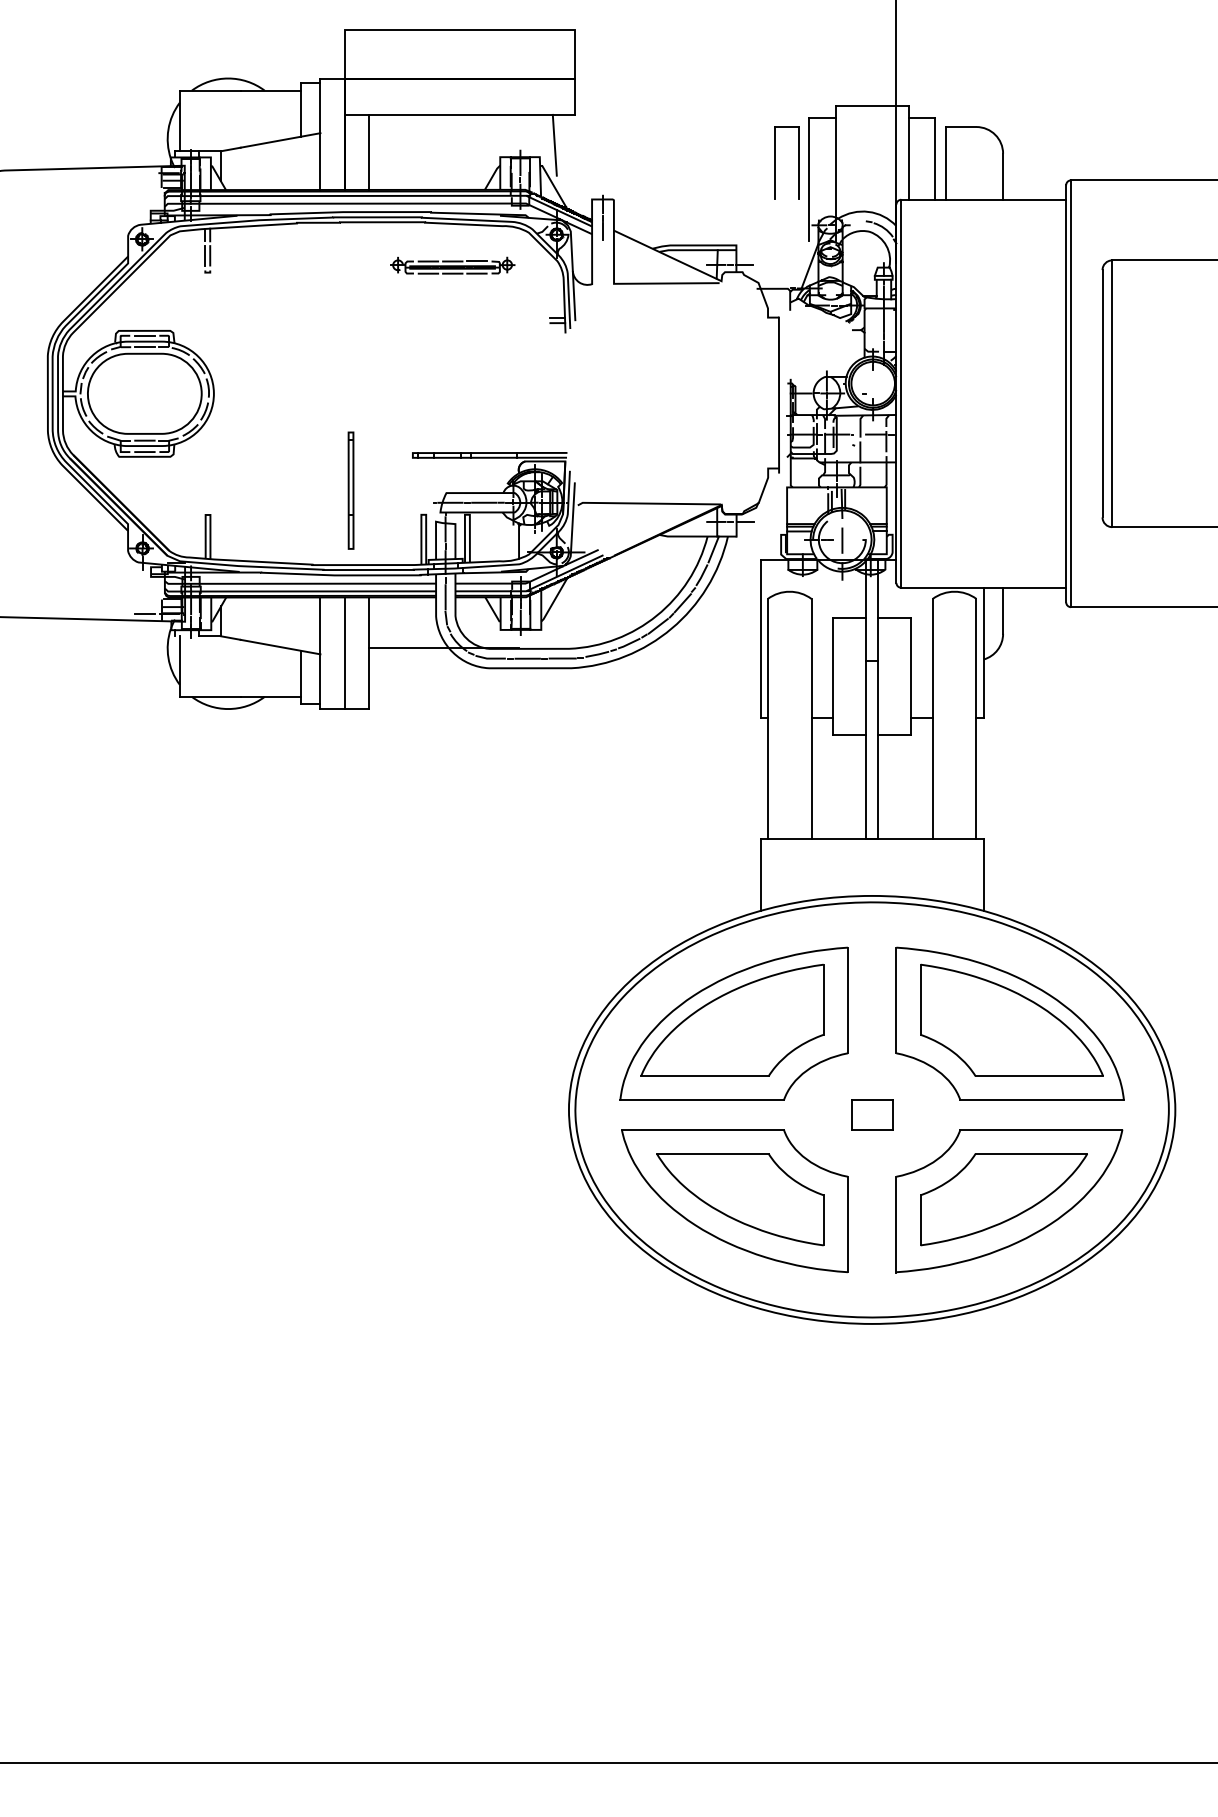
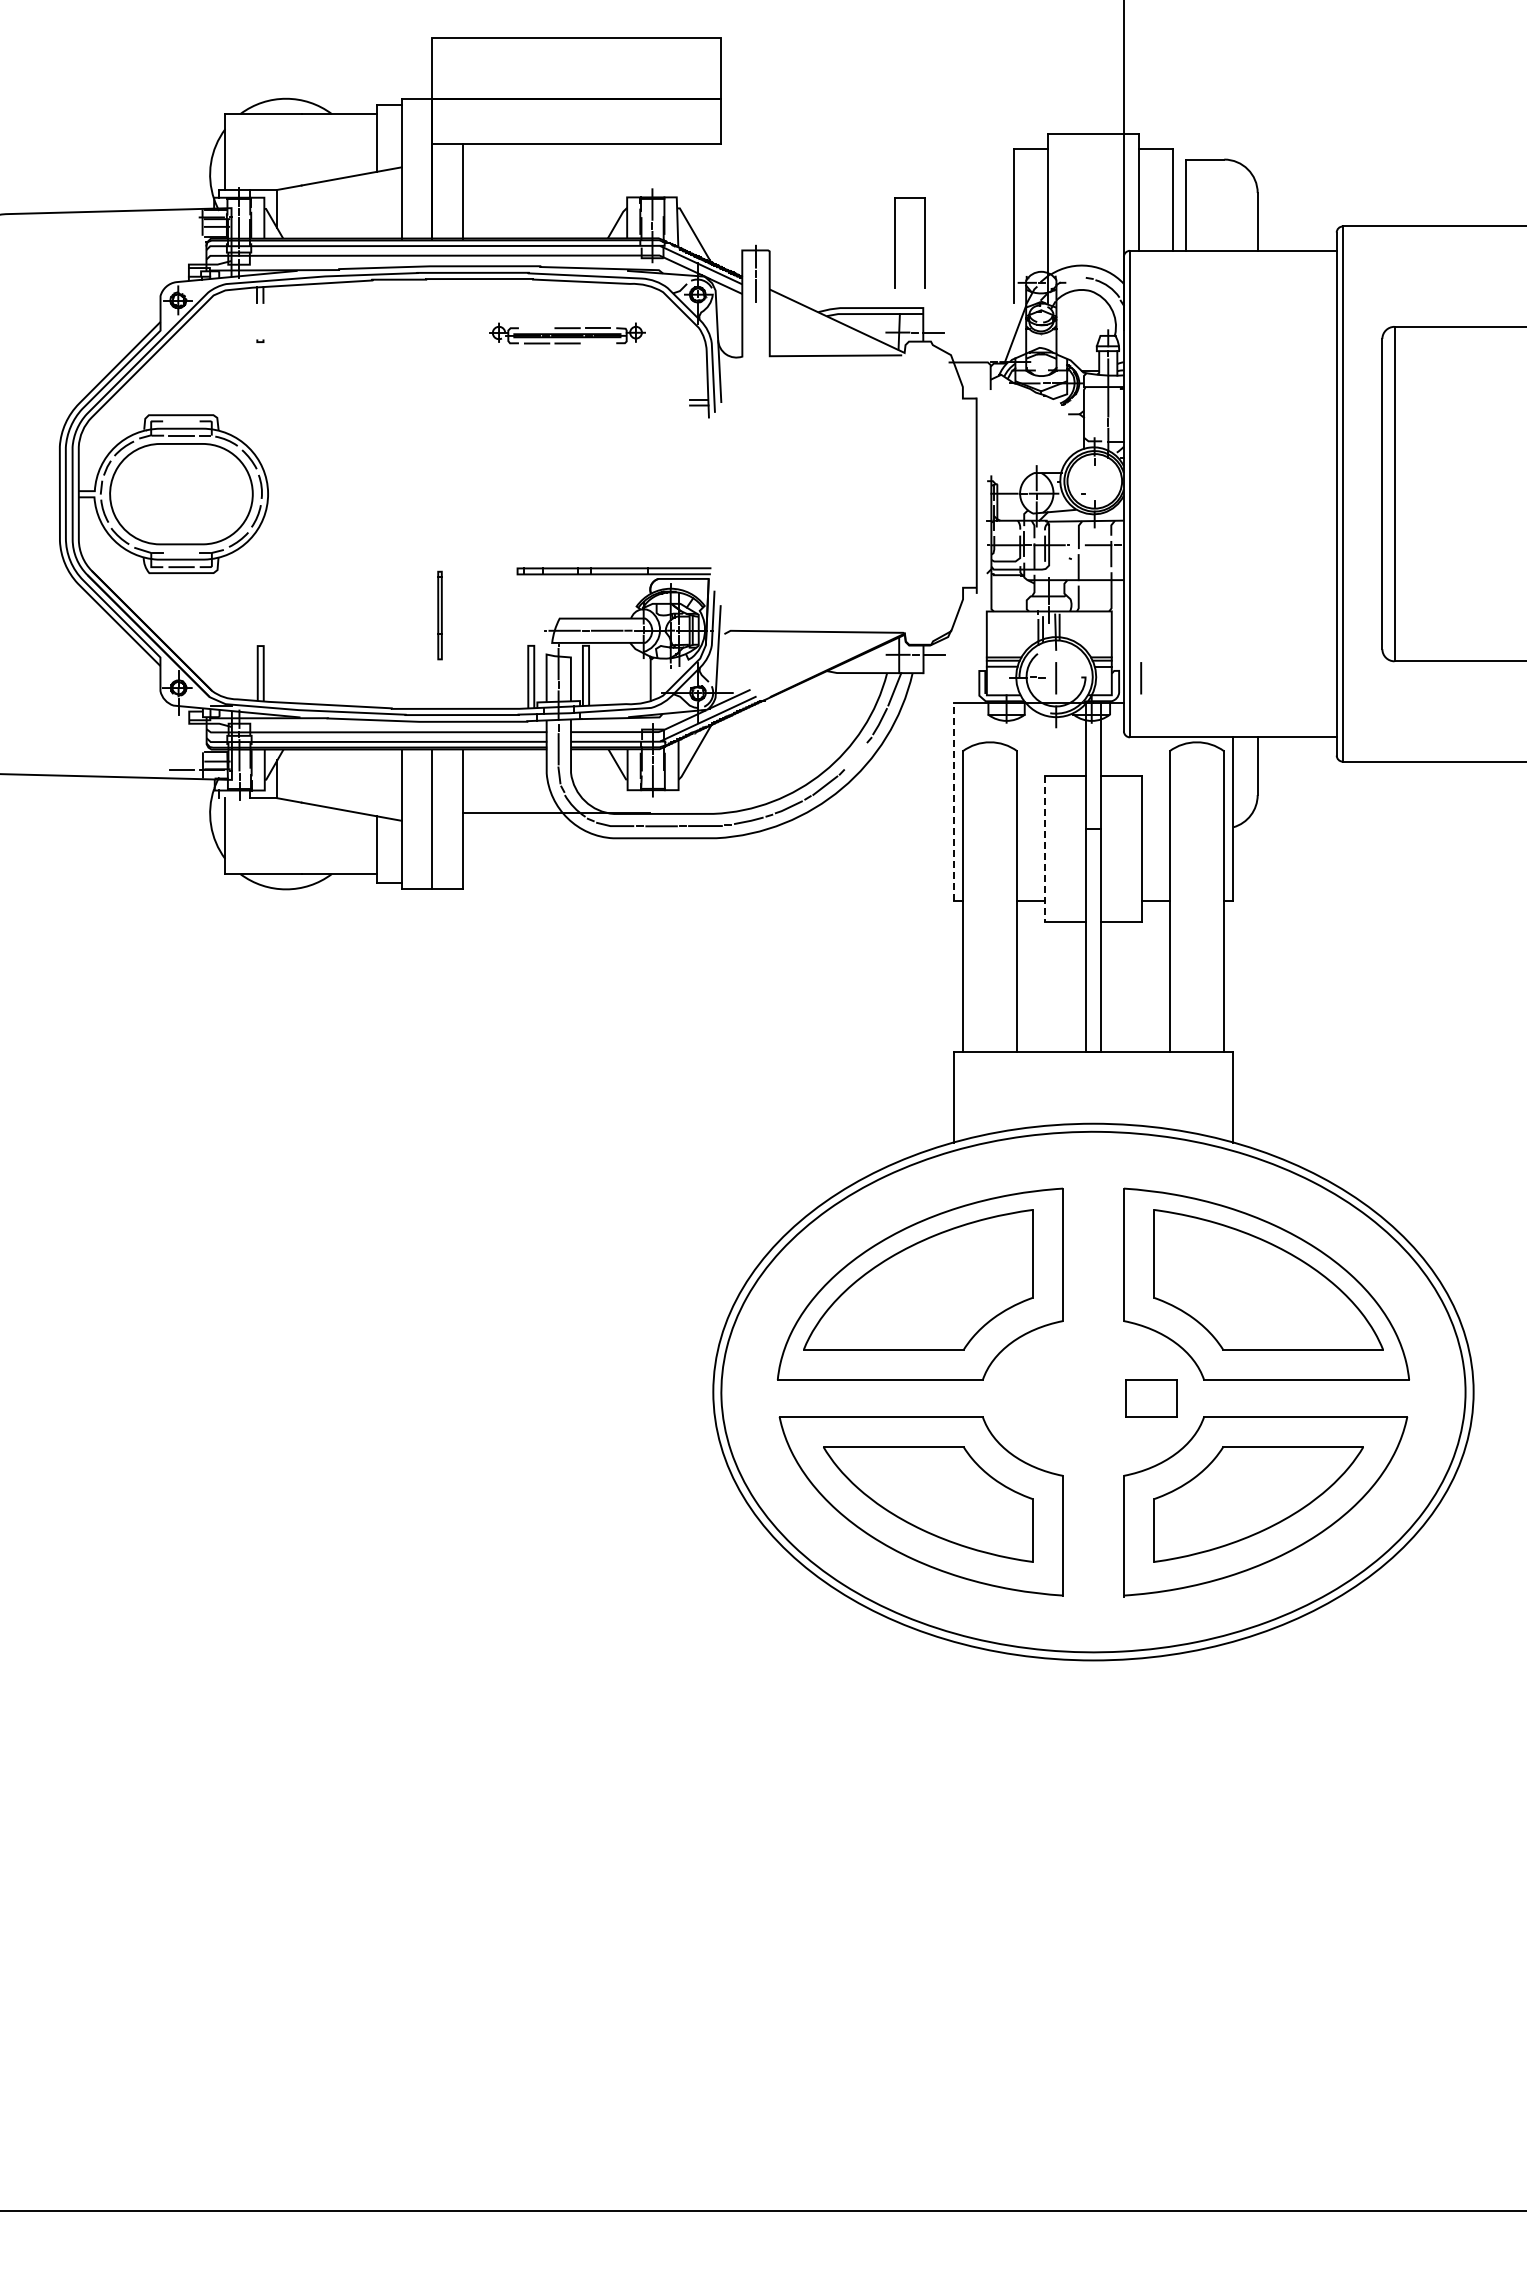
line: (554, 145) -> (695, 182), removed
part: (775, 162) -> (895, 242), moved
line: (205, 255) -> (257, 320), removed
line: (210, 255) -> (263, 320), removed
line: (427, 261) -> (536, 328), removed
line: (476, 273) -> (597, 343), removed
line: (144, 335) -> (181, 421), removed
line: (144, 440) -> (181, 552), removed
part: (350, 490) -> (439, 615), size x0.6
line: (910, 540) -> (1141, 678), added
line: (682, 603) -> (855, 756), removed
line: (760, 639) -> (953, 802), solid -> dashed
line: (833, 677) -> (1044, 849), solid -> dashed
part: (872, 1115) -> (1151, 1398), moved

